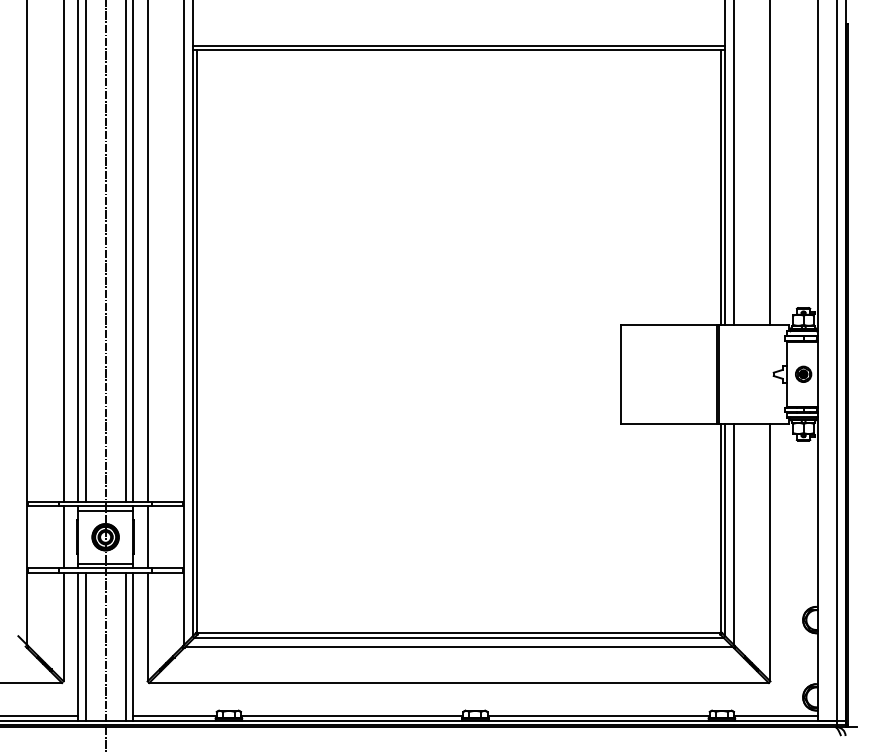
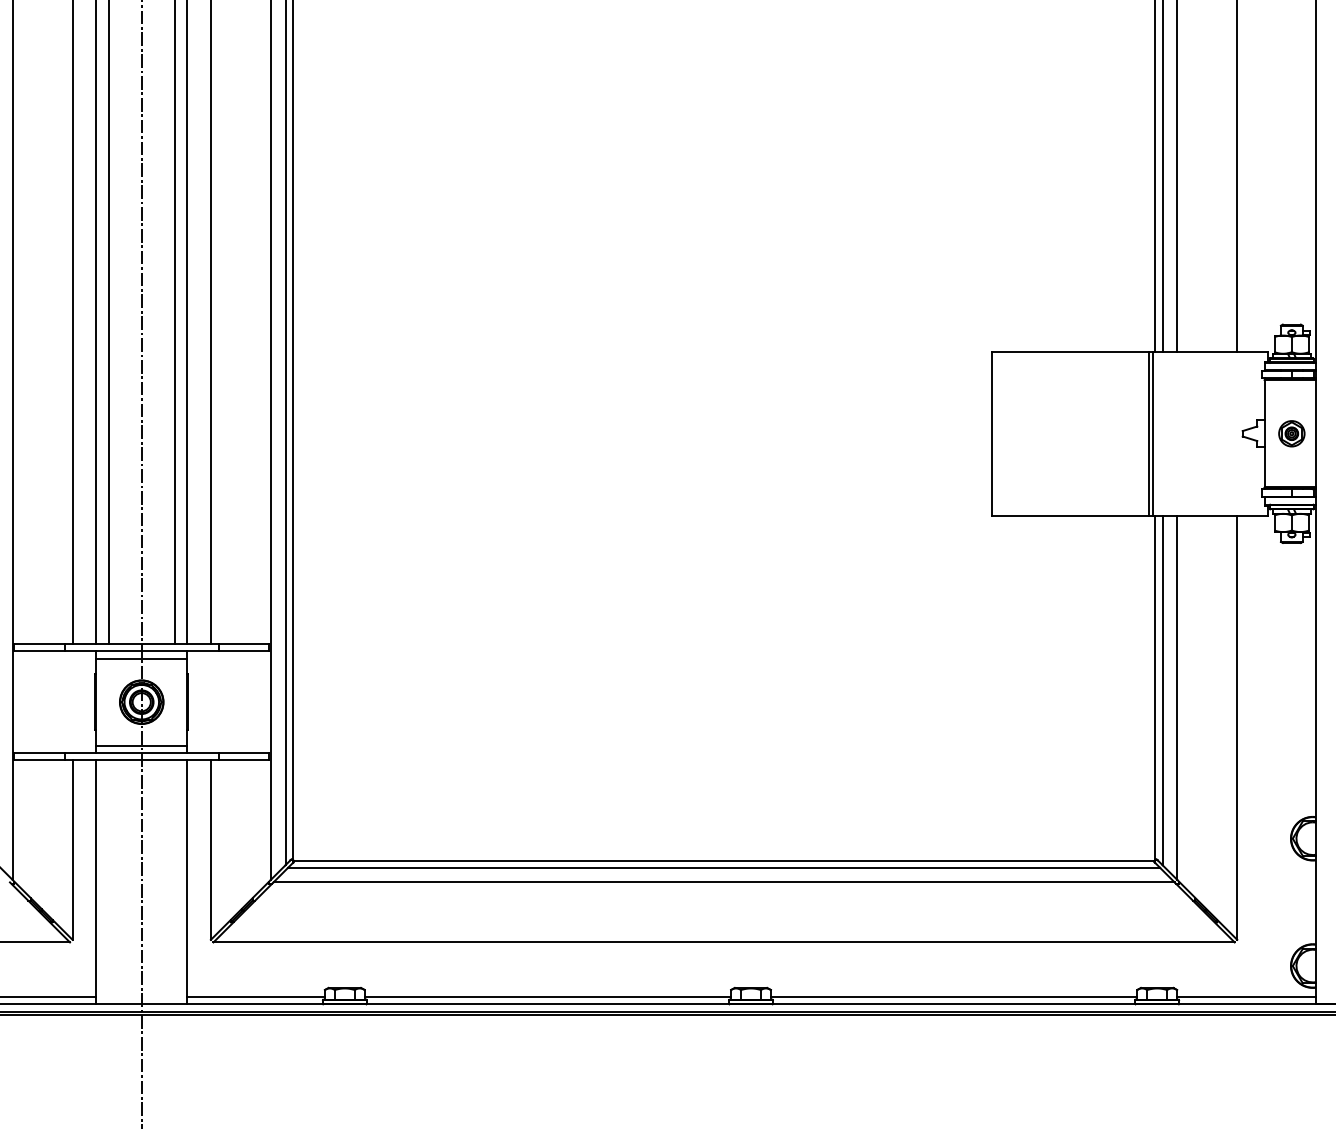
line: (63, 537) -> (72, 702), removed
line: (147, 537) -> (210, 702), removed
line: (85, 646) -> (108, 882), removed
line: (125, 646) -> (174, 882), removed

